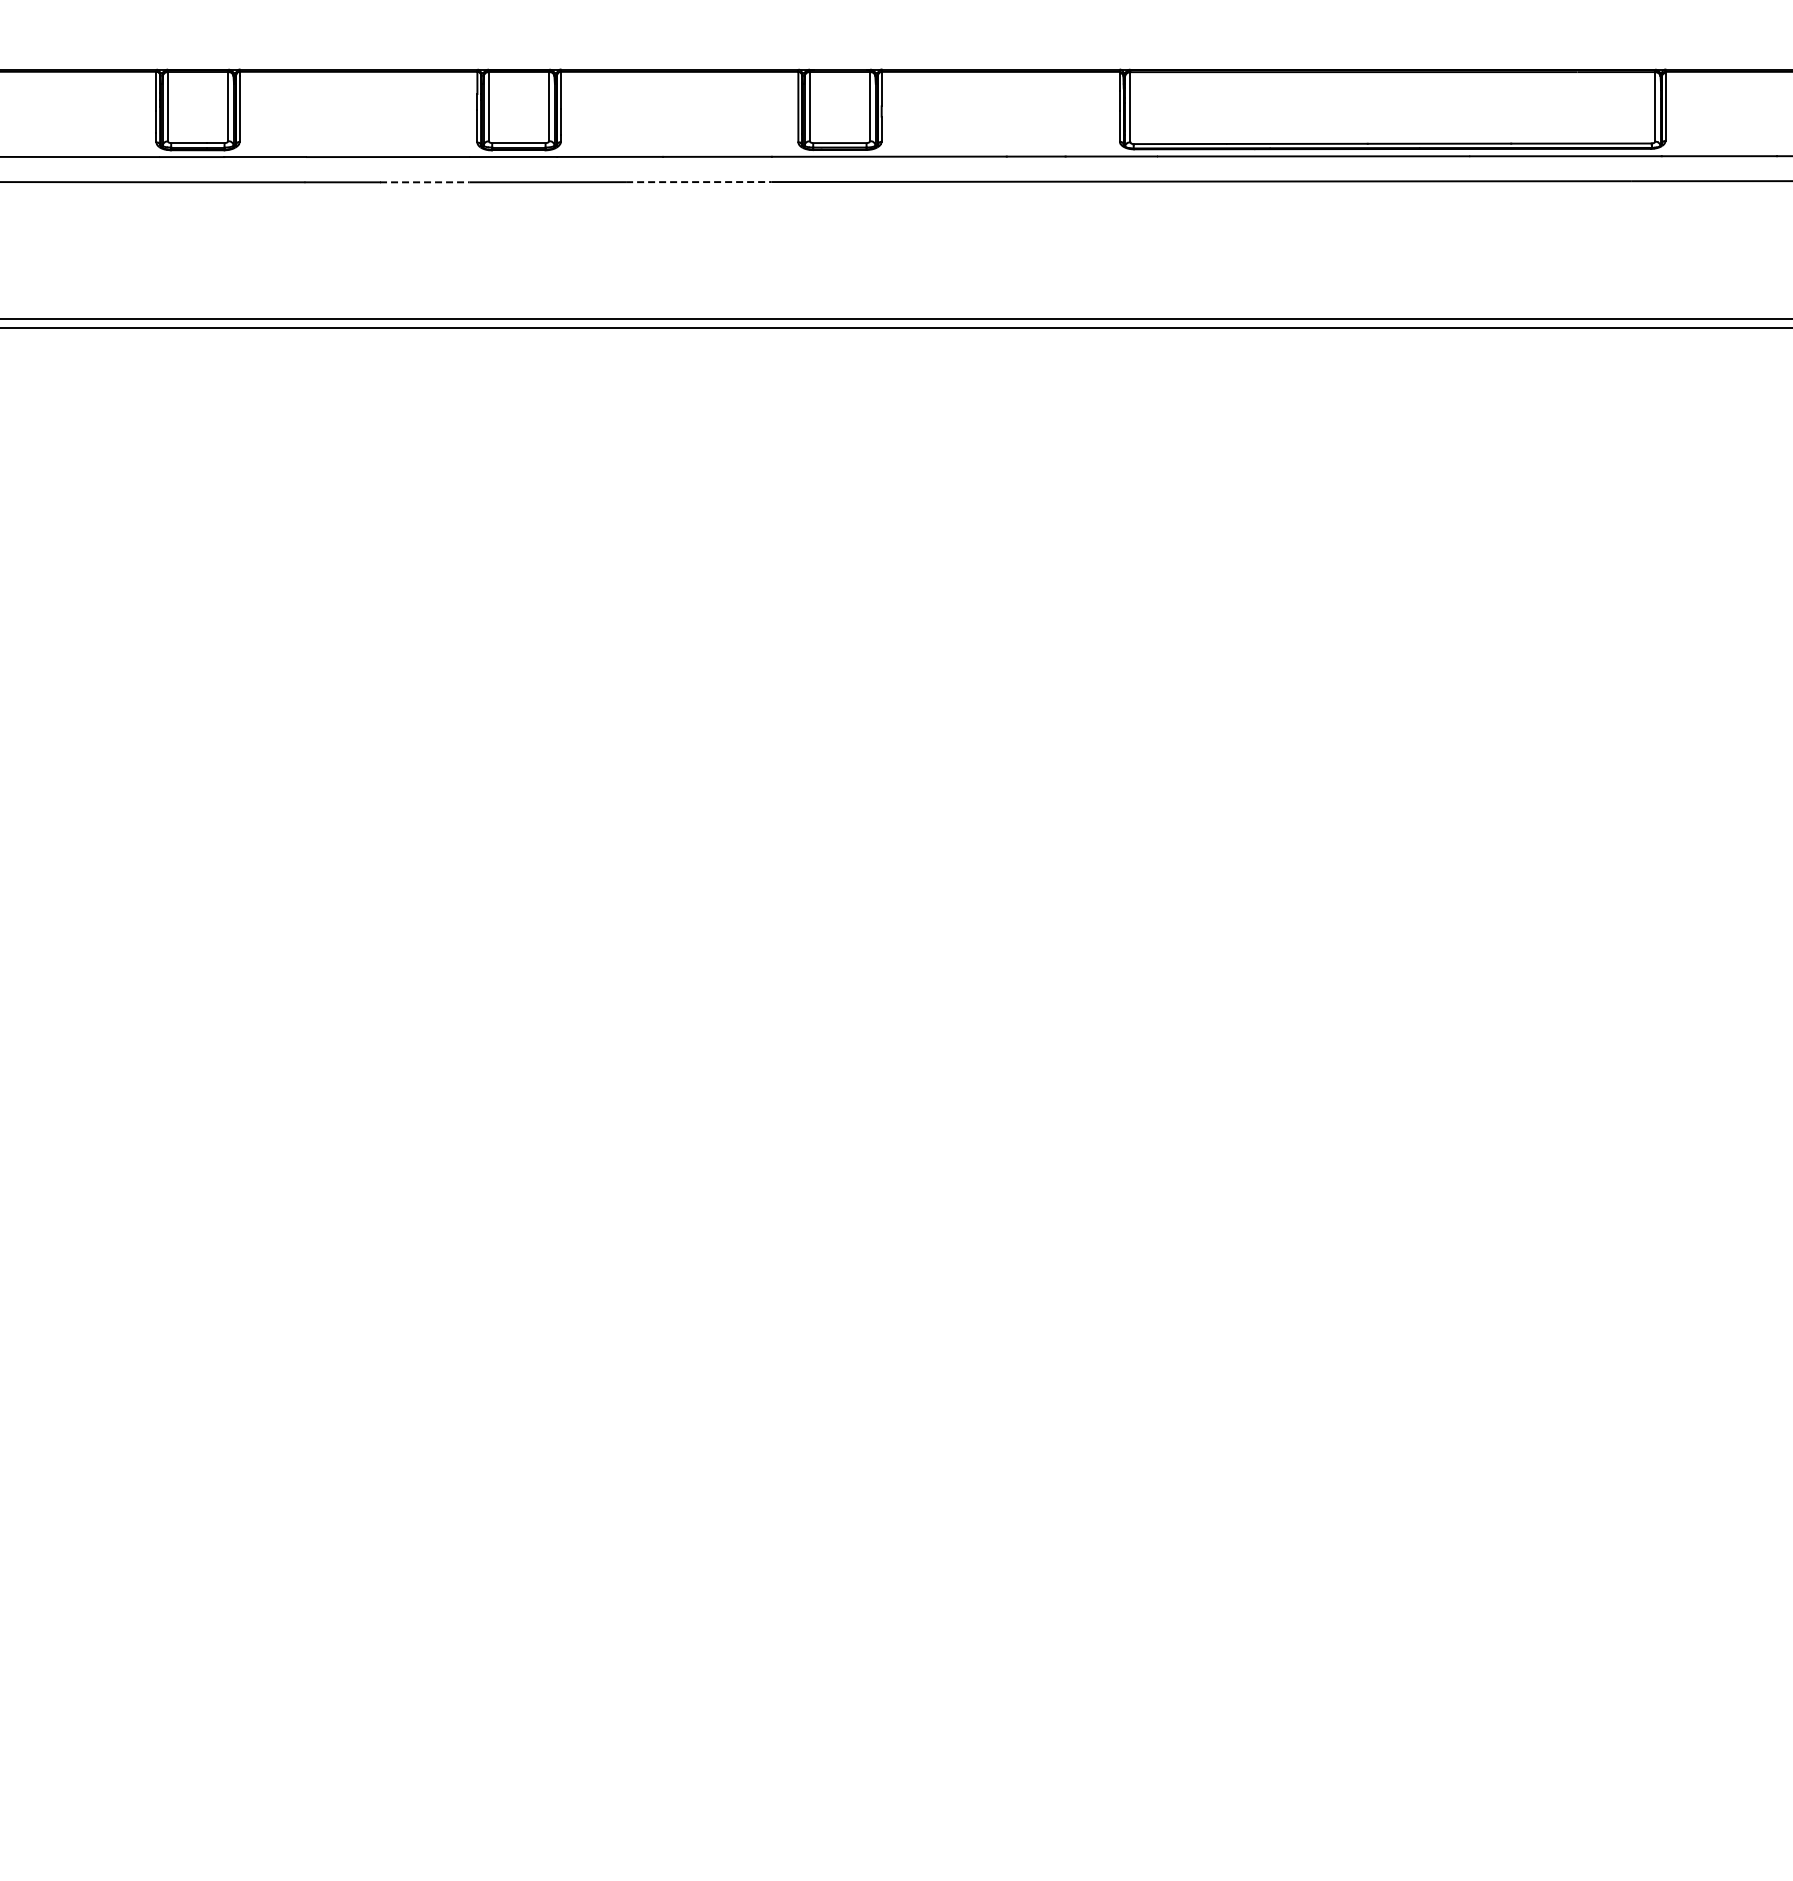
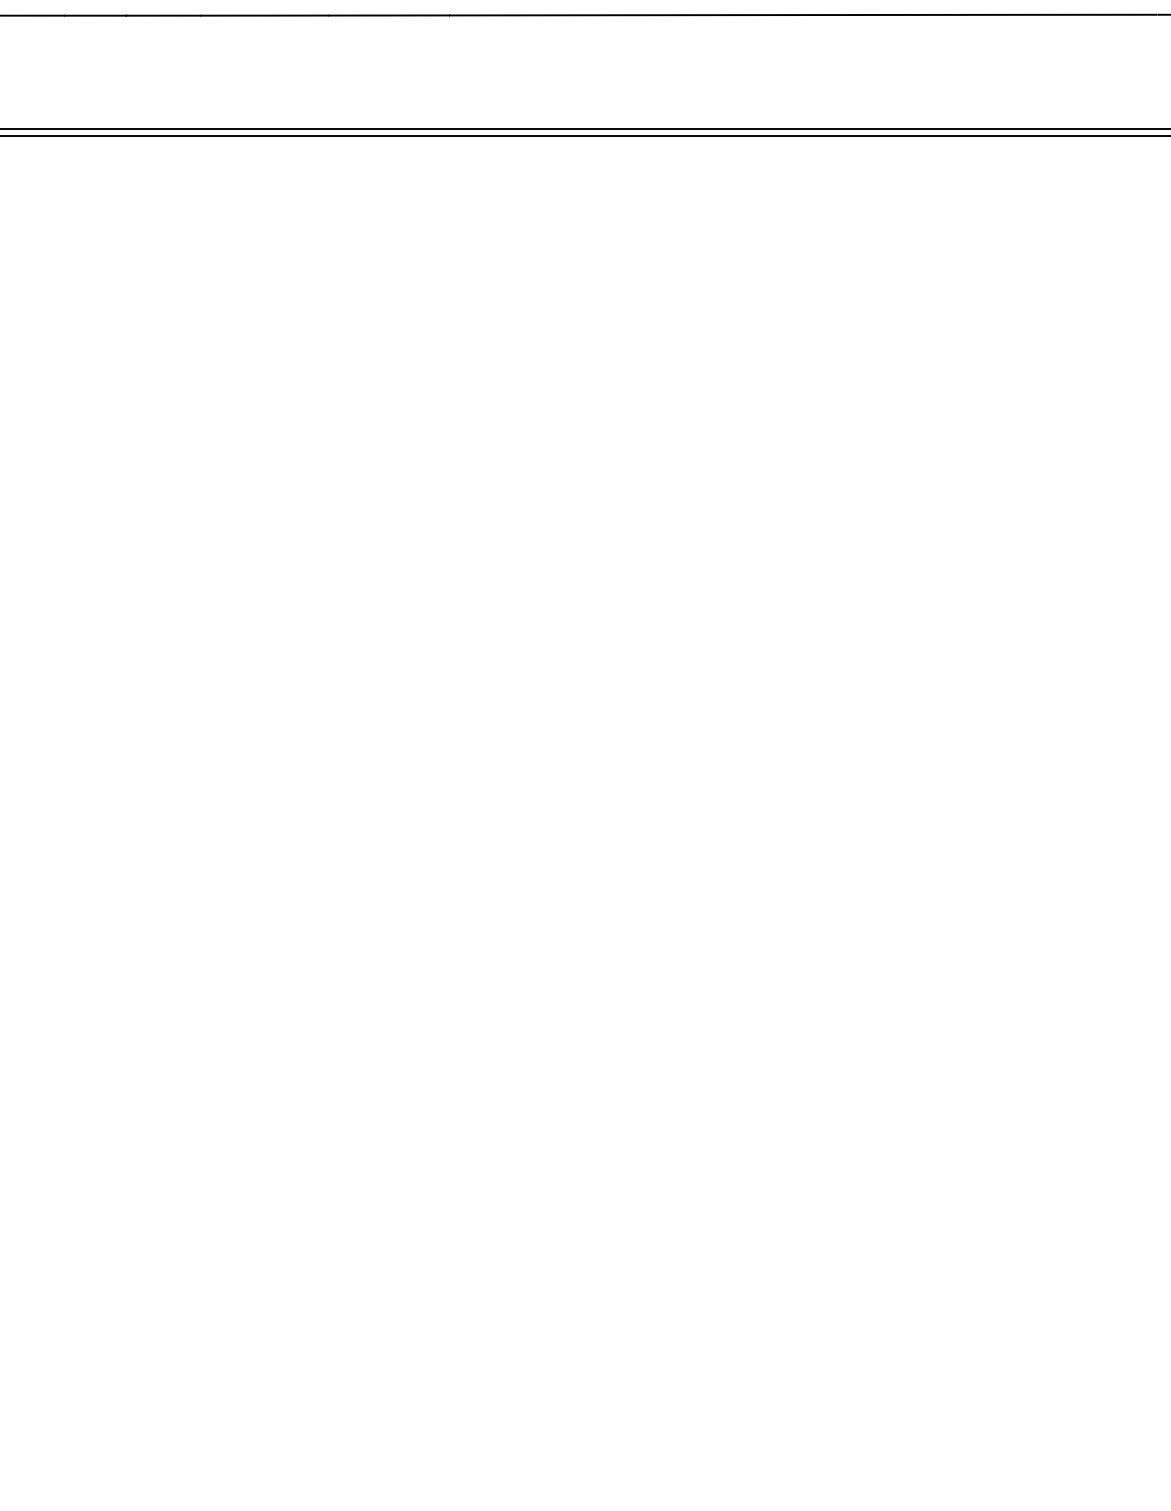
line: (424, 182) -> (163, 15), dashed -> solid
line: (698, 182) -> (388, 15), dashed -> solid

